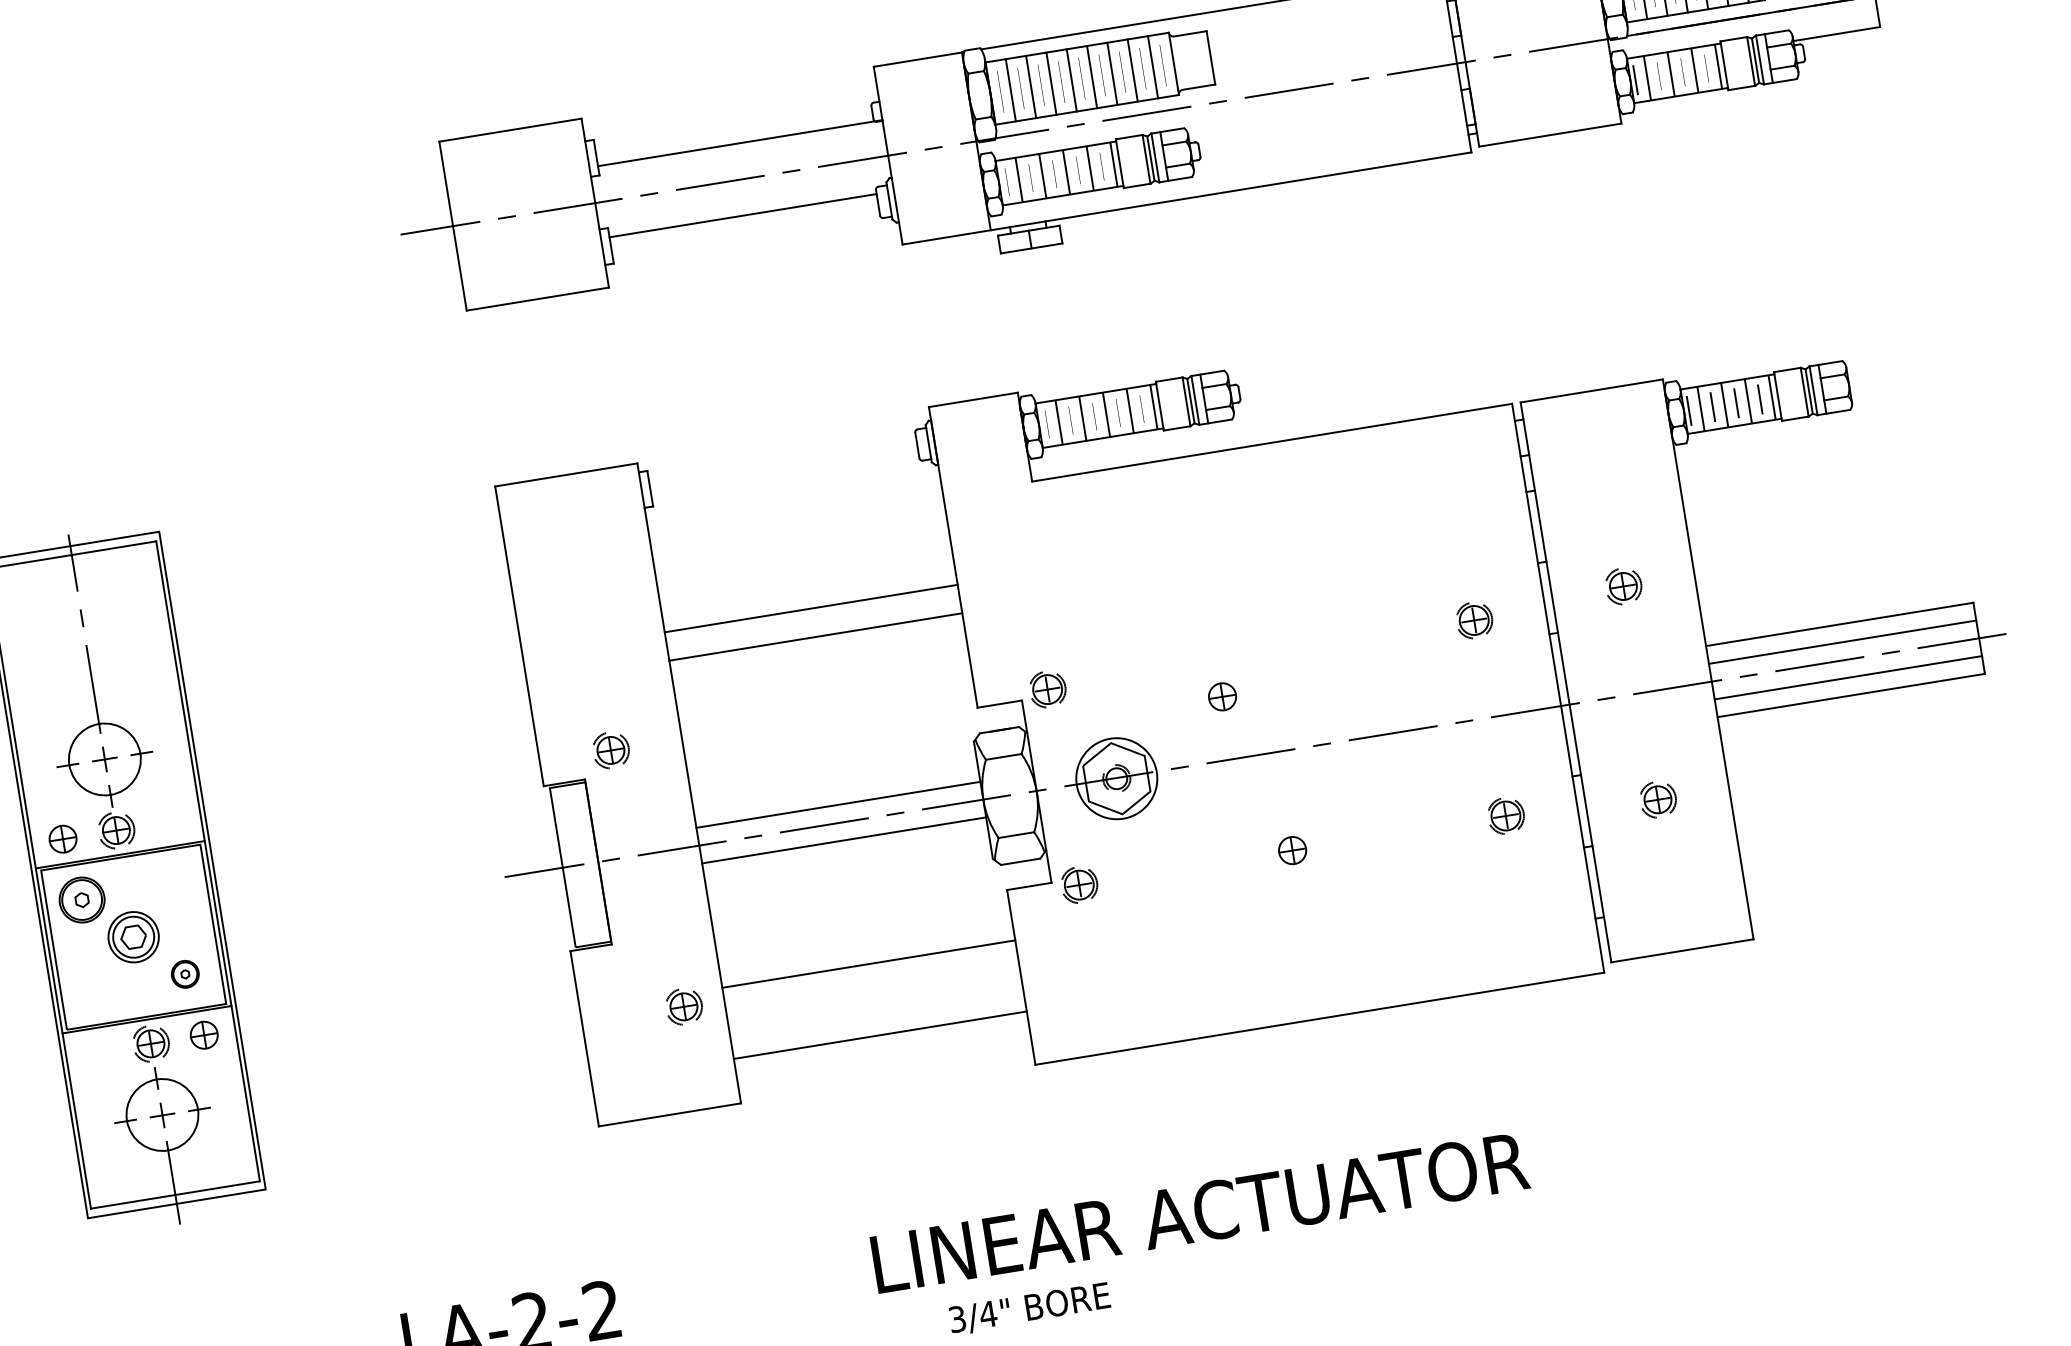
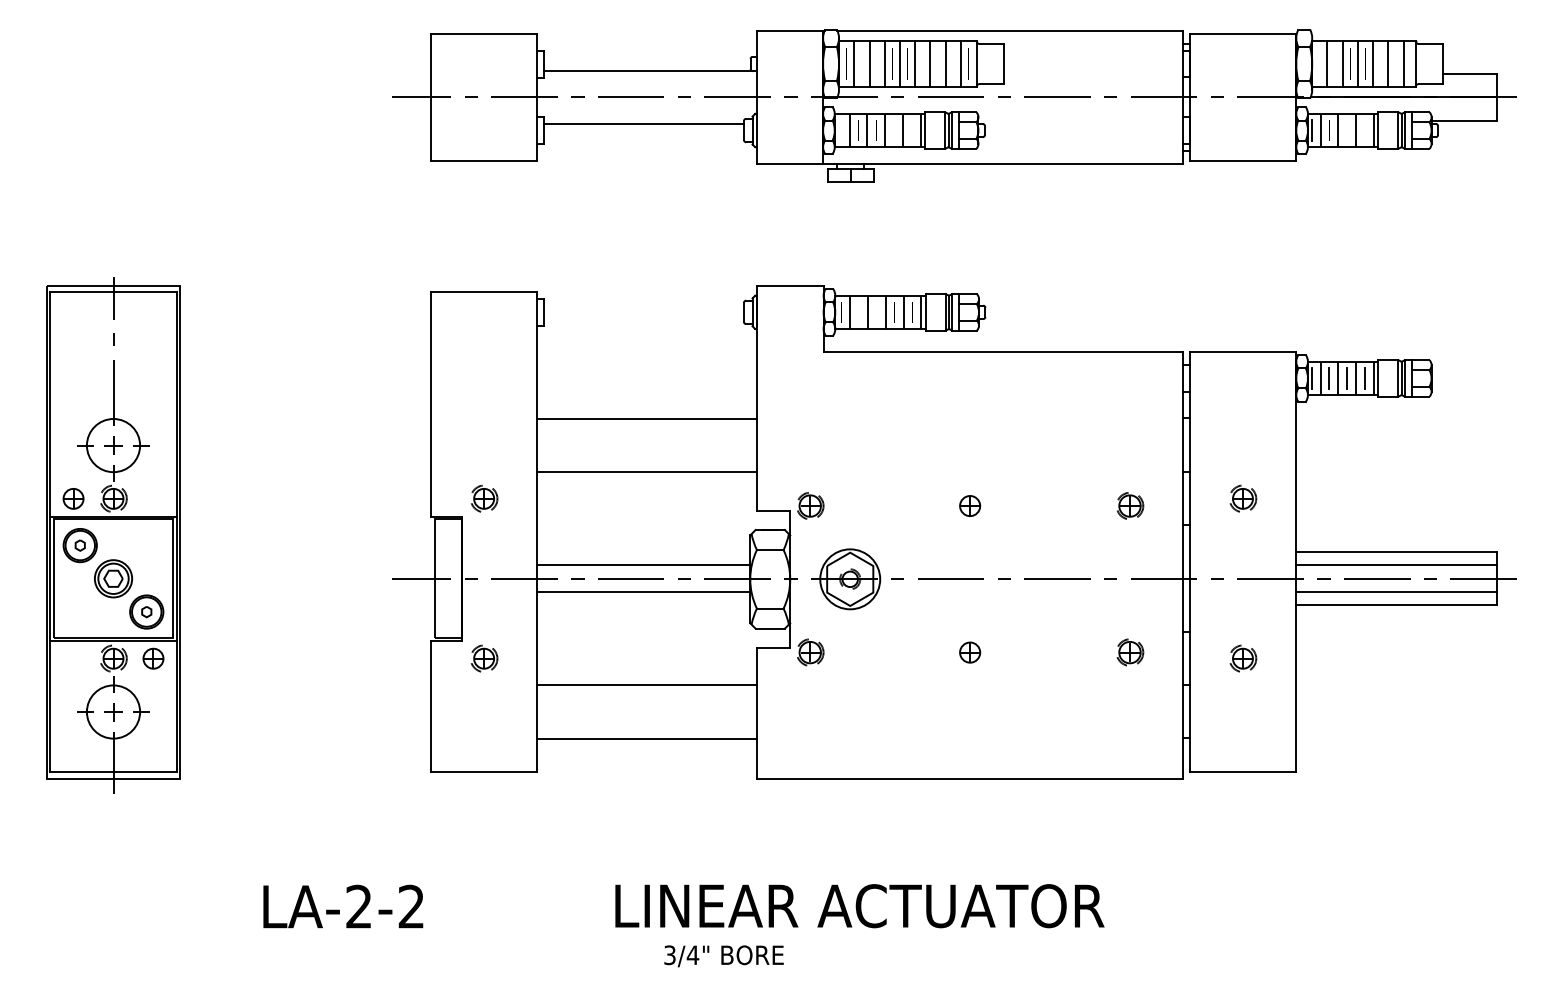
line: (814, 637) -> (646, 472), moved
part: (1222, 696) -> (970, 505), moved
part: (184, 973) -> (146, 611), size x1.67
part: (684, 1006) -> (484, 658), moved

